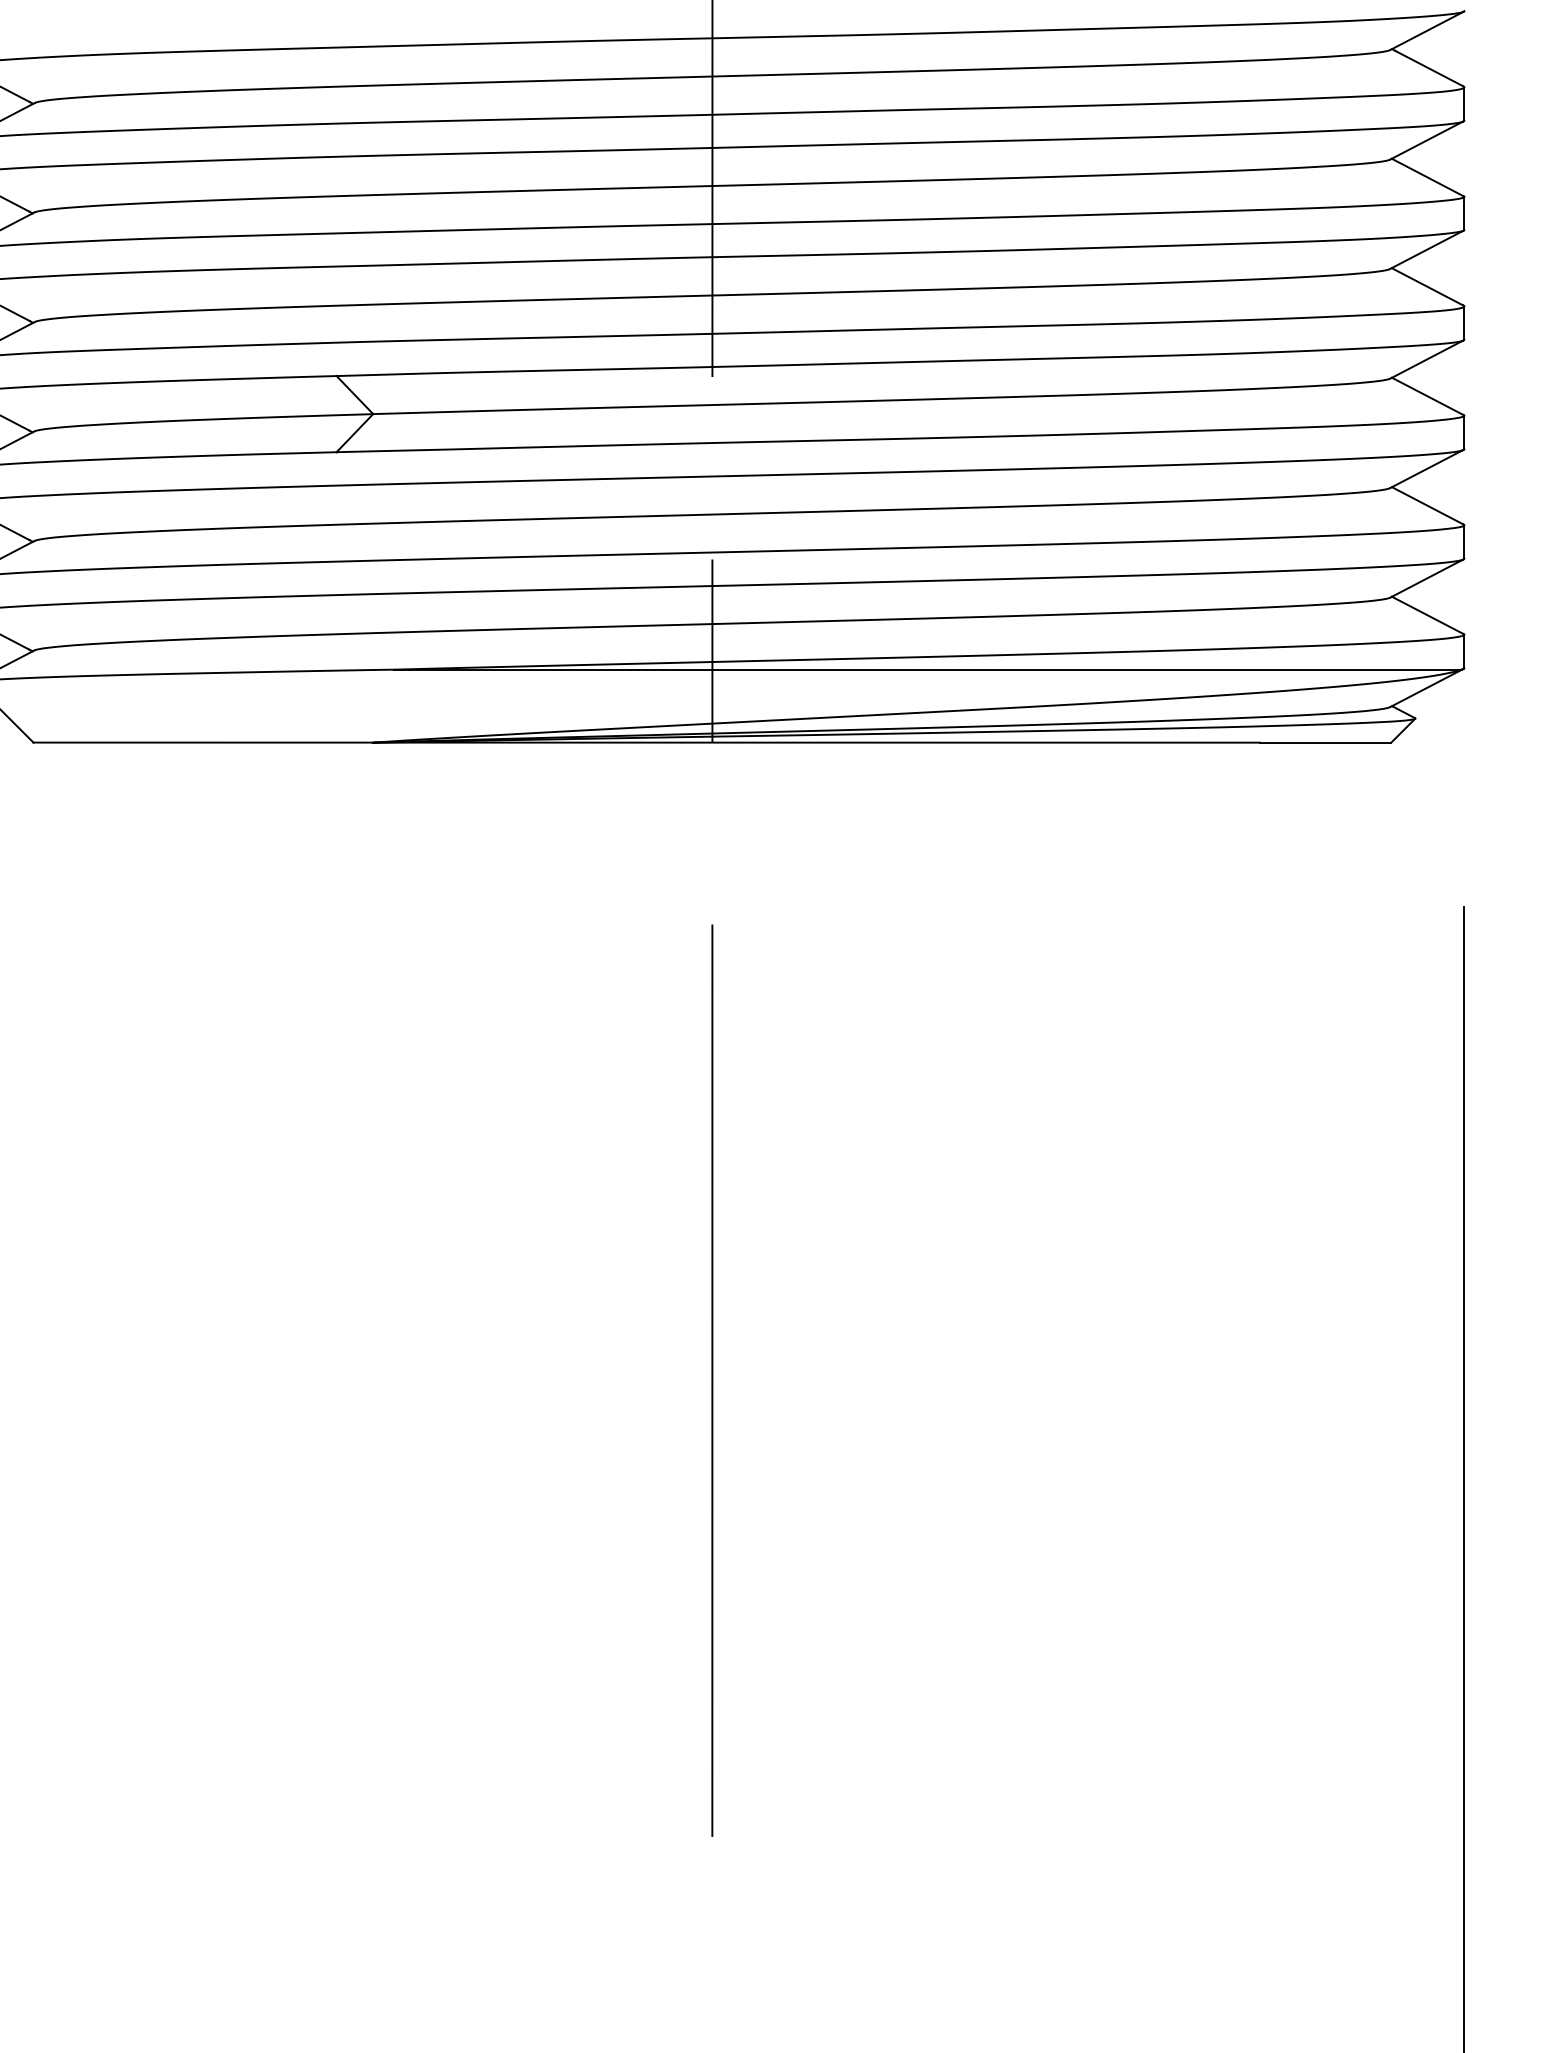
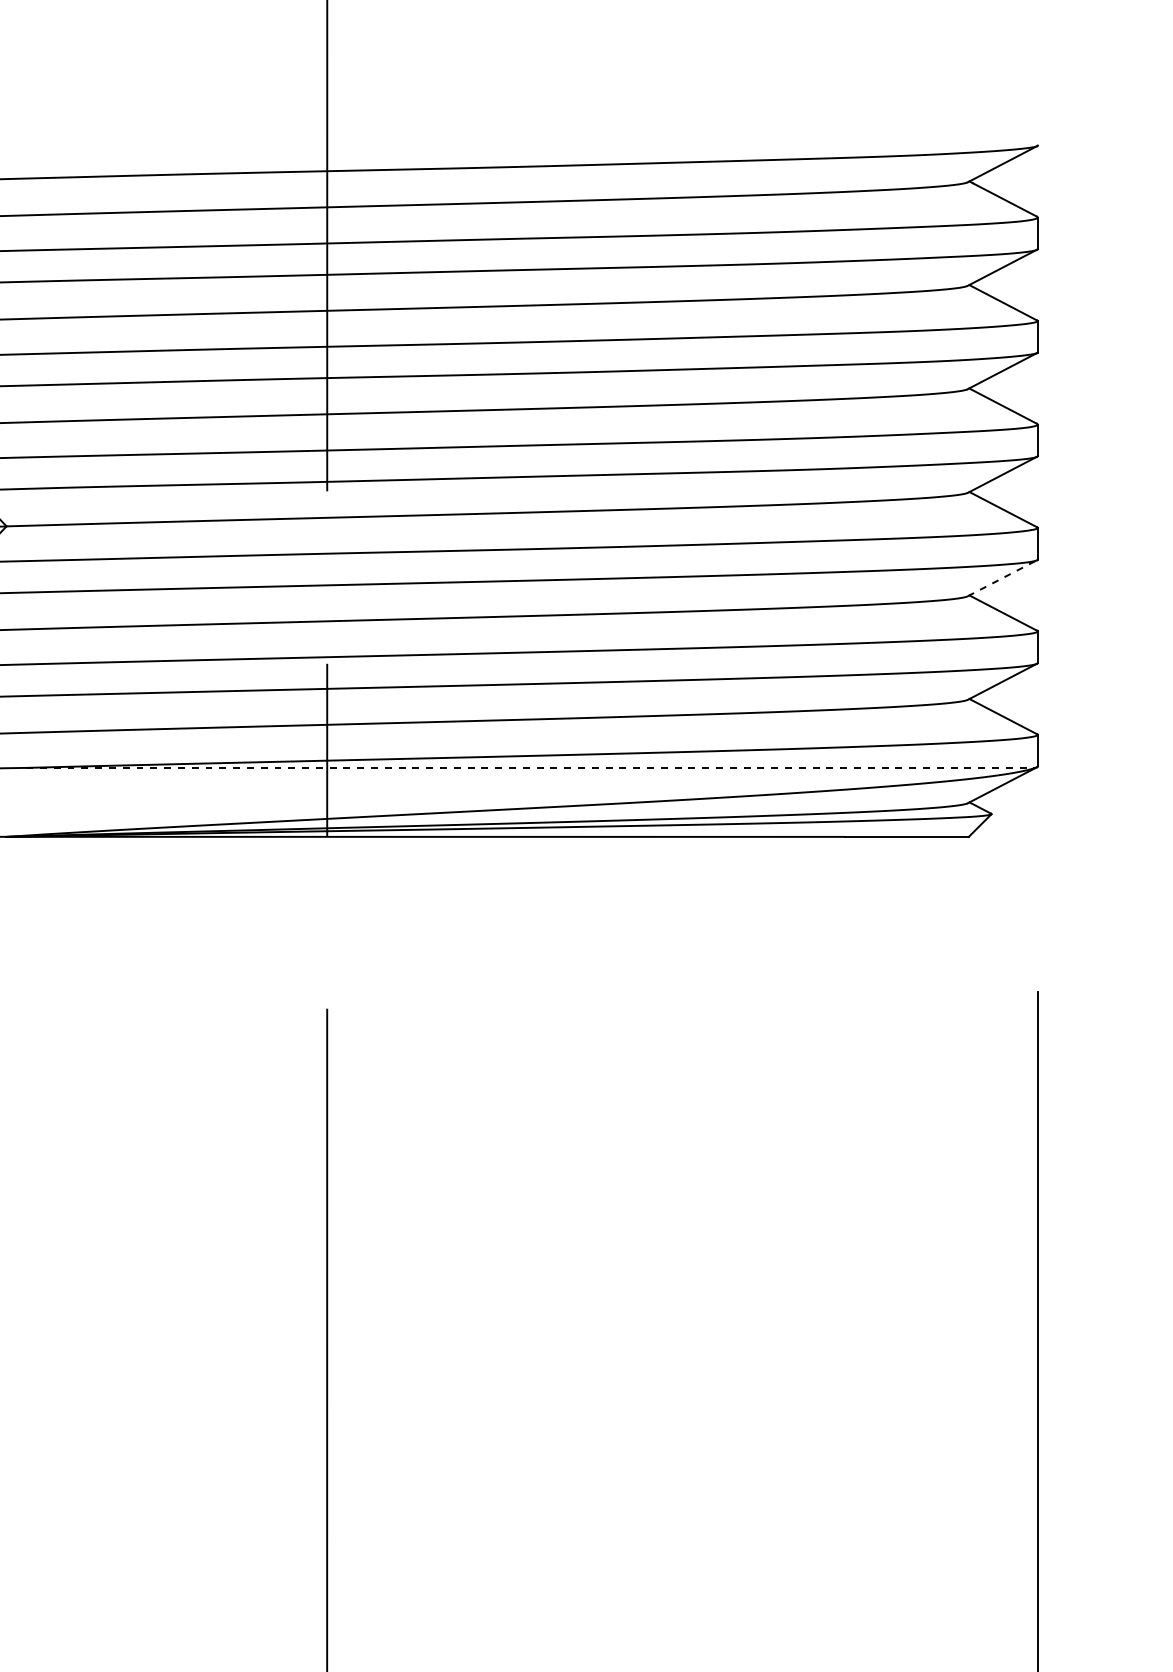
line: (1427, 468) -> (1003, 577), solid -> dashed
line: (927, 669) -> (530, 767), solid -> dashed

